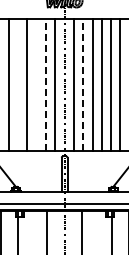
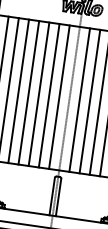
line: (18, 84) -> (19, 90), added
line: (36, 84) -> (38, 93), added
line: (45, 85) -> (48, 96), dashed -> solid
line: (83, 85) -> (90, 102), dashed -> solid

